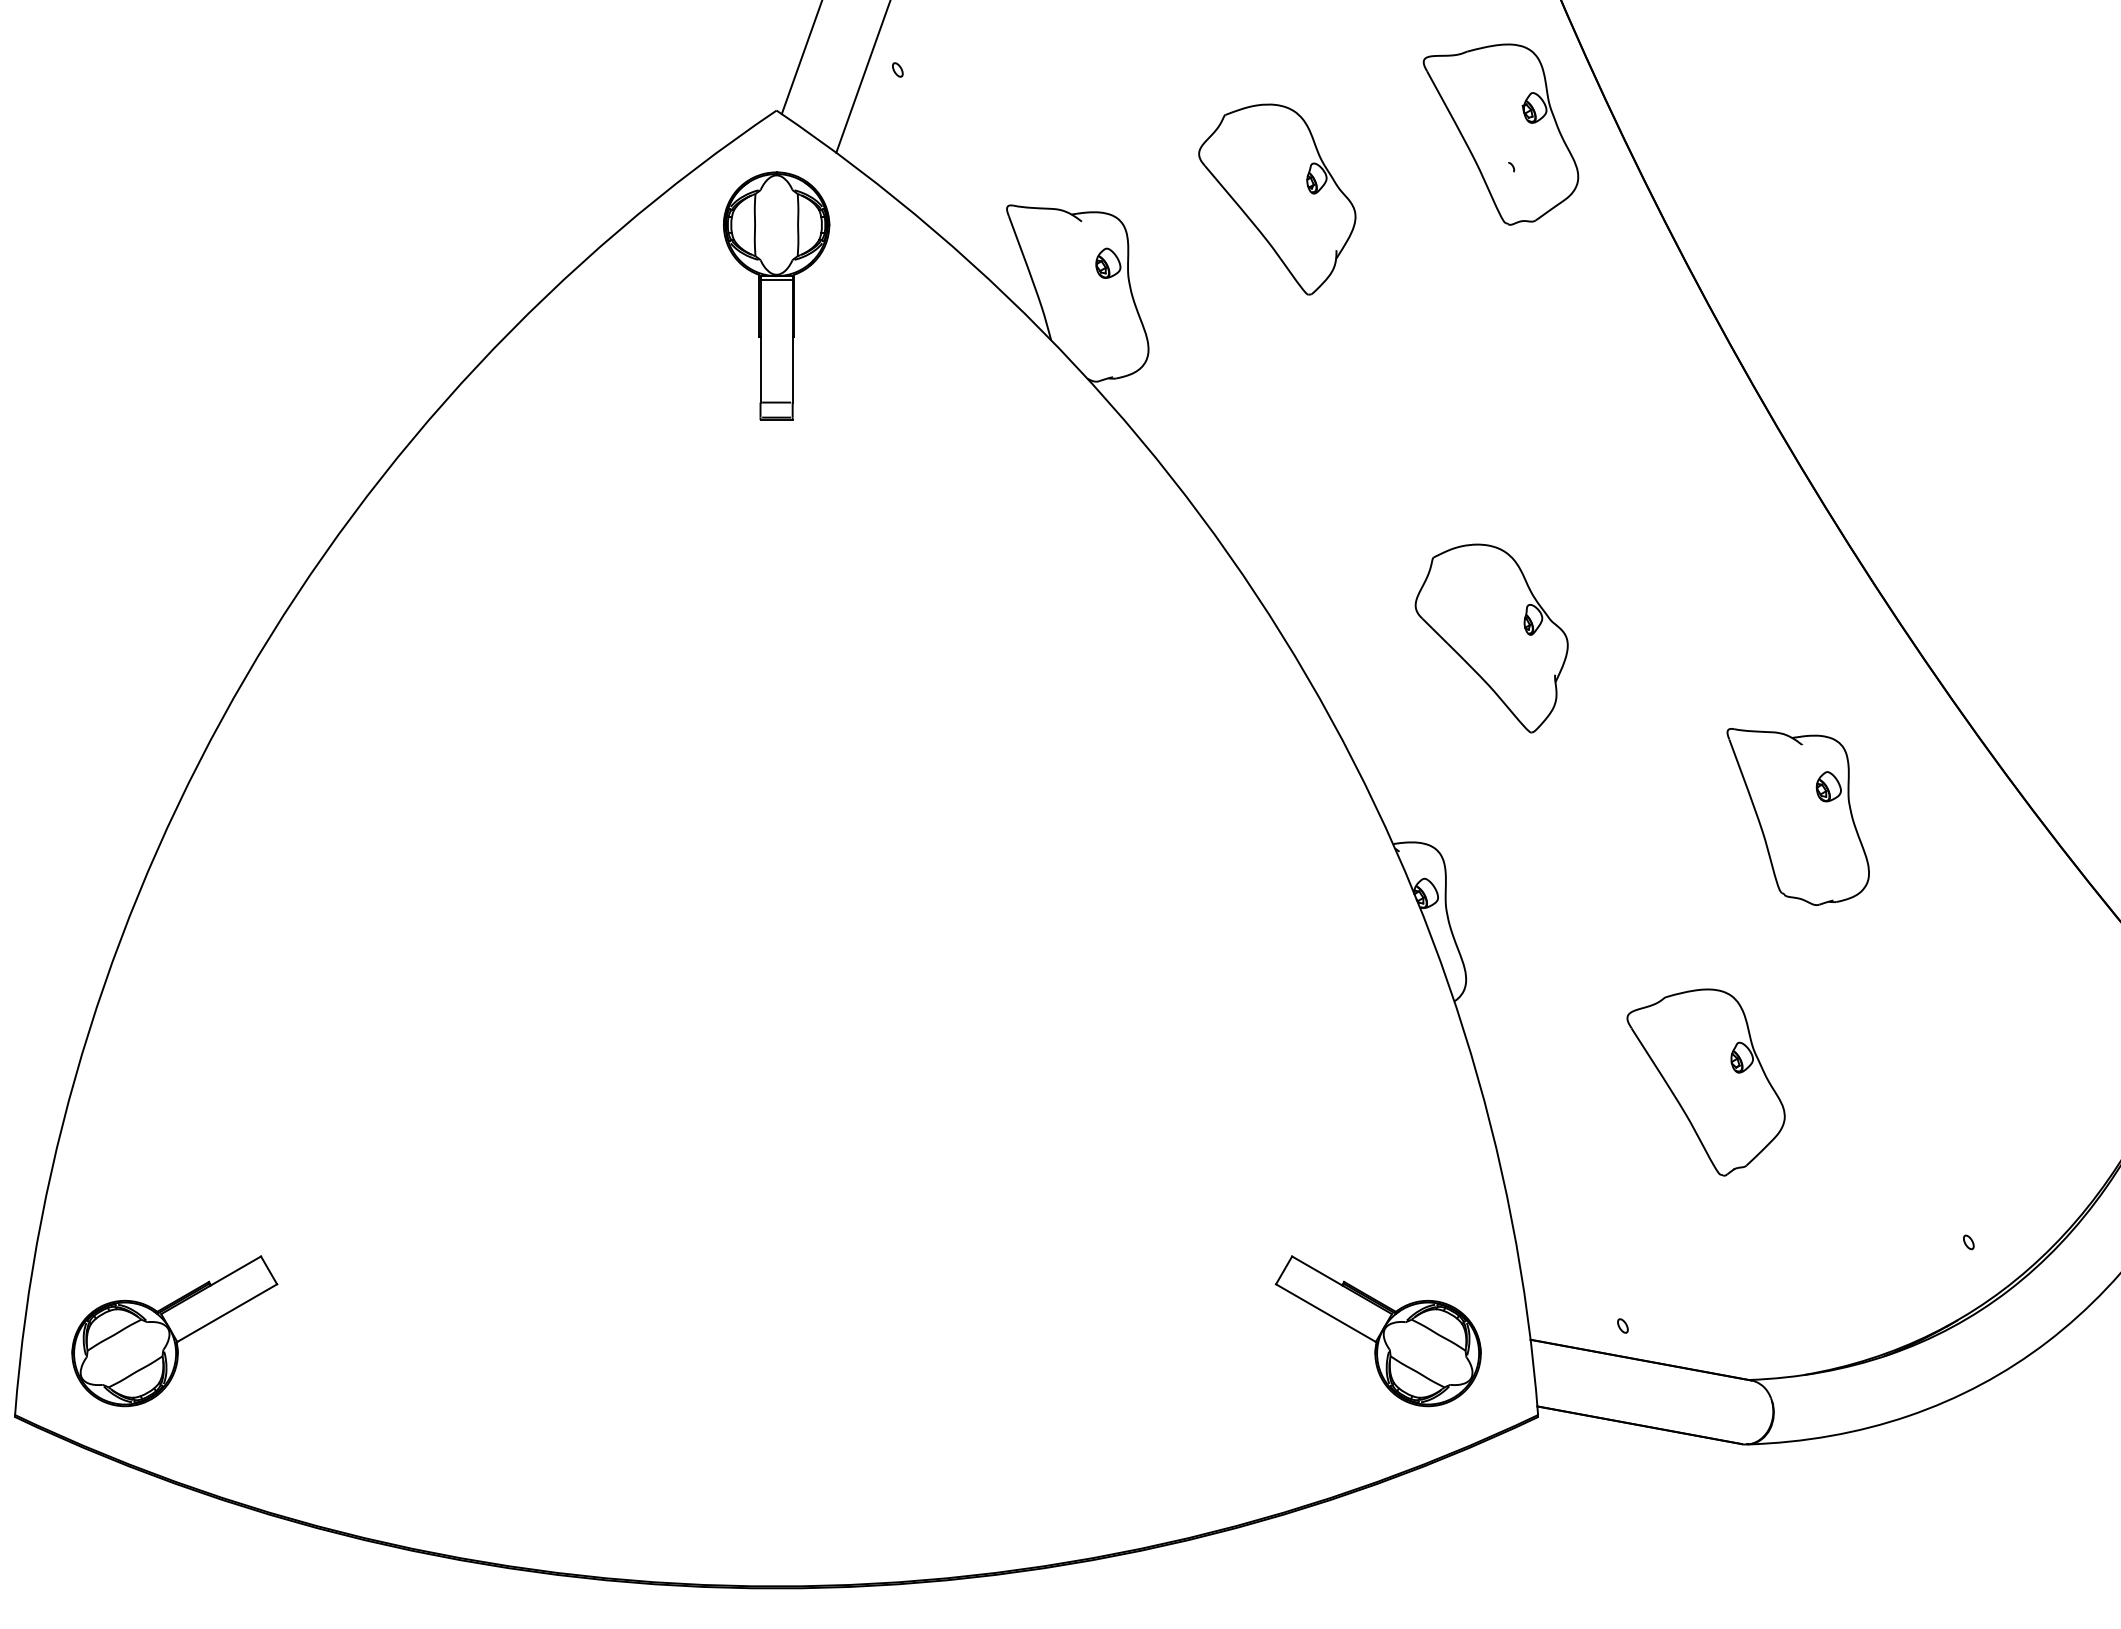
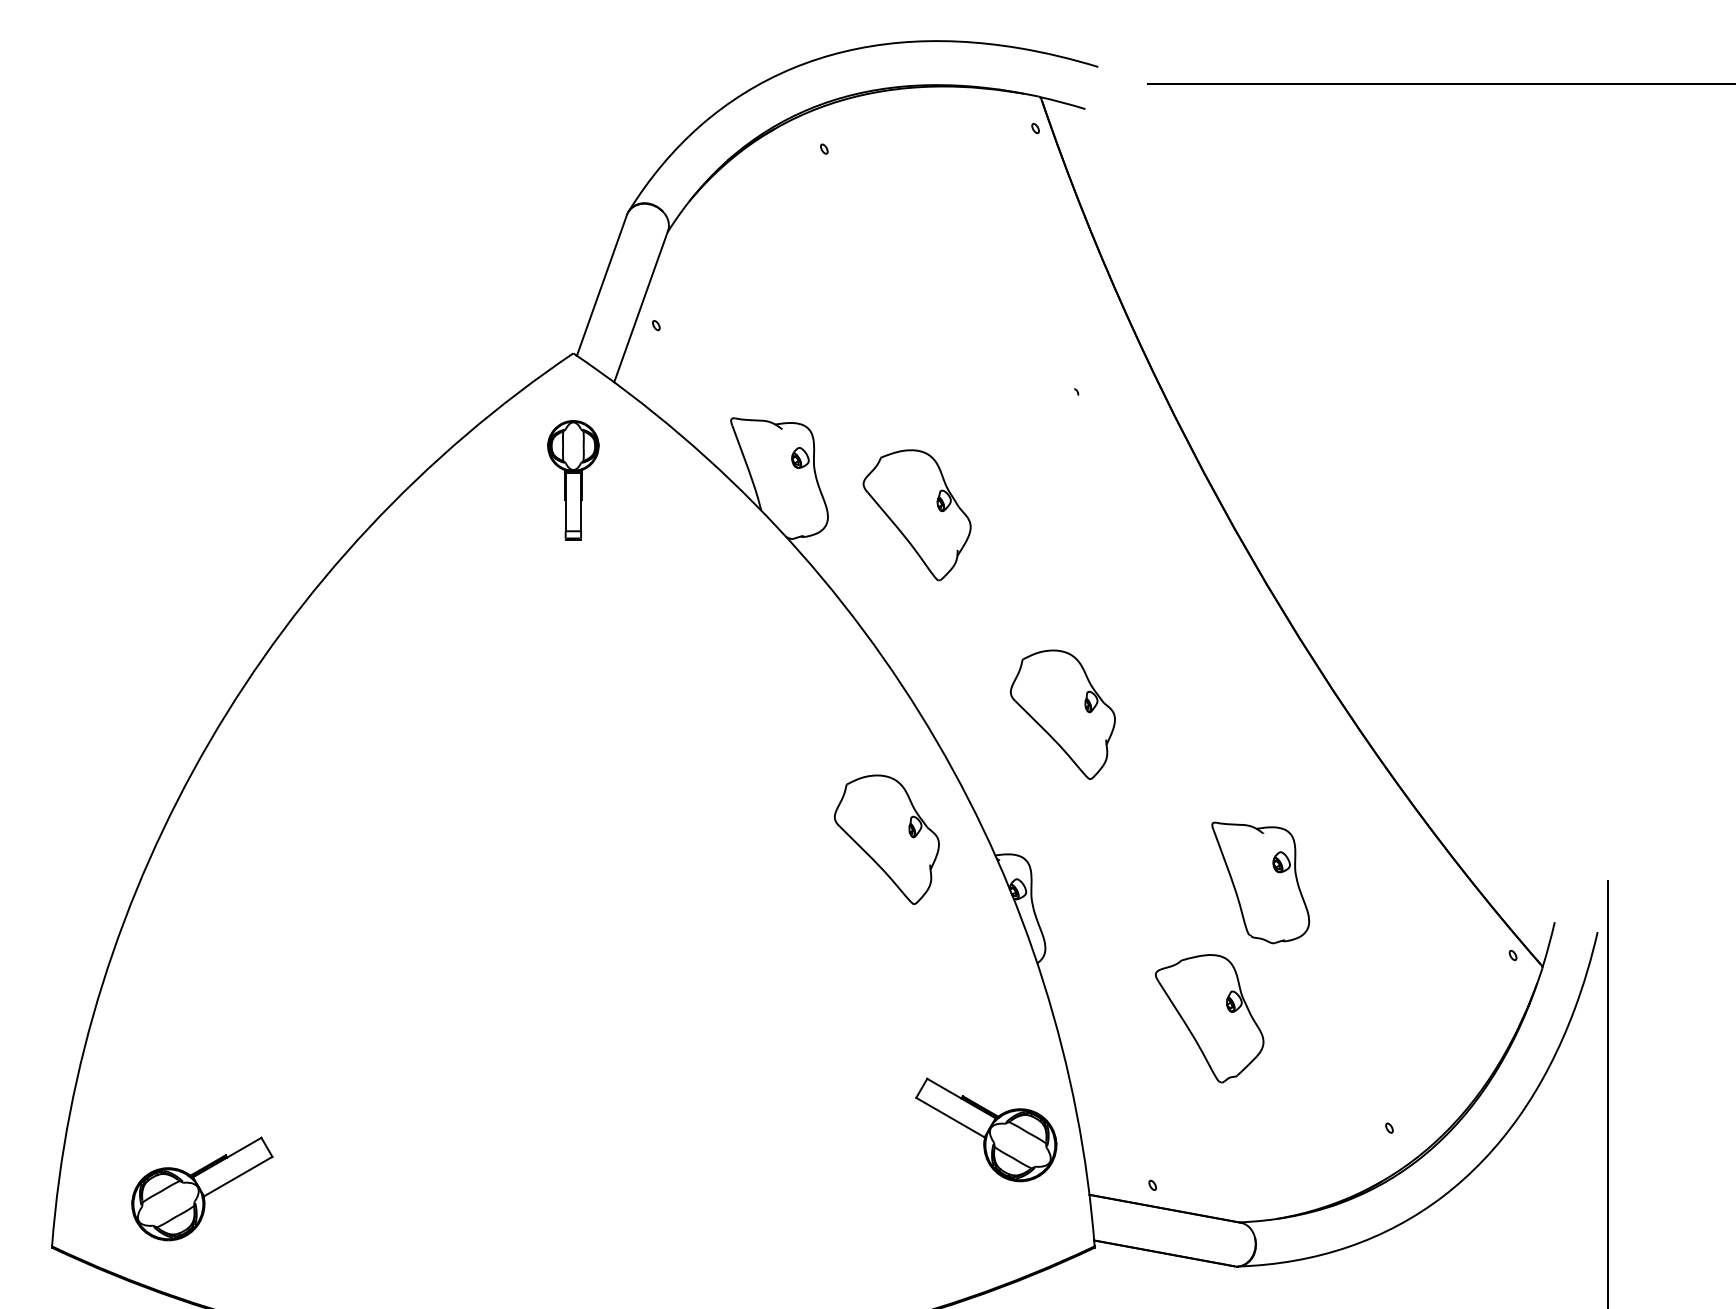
part: (1499, 134) -> (1068, 369), removed
part: (1276, 199) -> (916, 515), moved
part: (776, 294) -> (573, 479), size x0.7
part: (1797, 816) -> (1260, 882), moved
part: (1234, 820) -> (886, 839), added
part: (174, 1330) -> (202, 1188), moved
part: (1378, 1330) -> (986, 1129), moved

